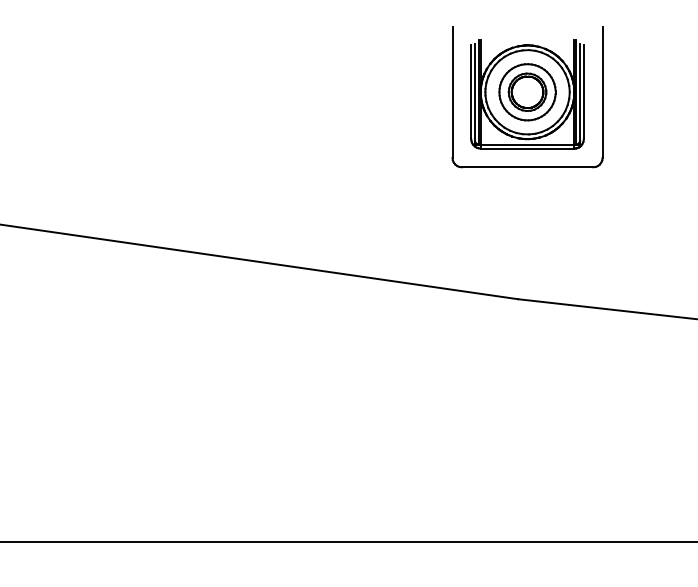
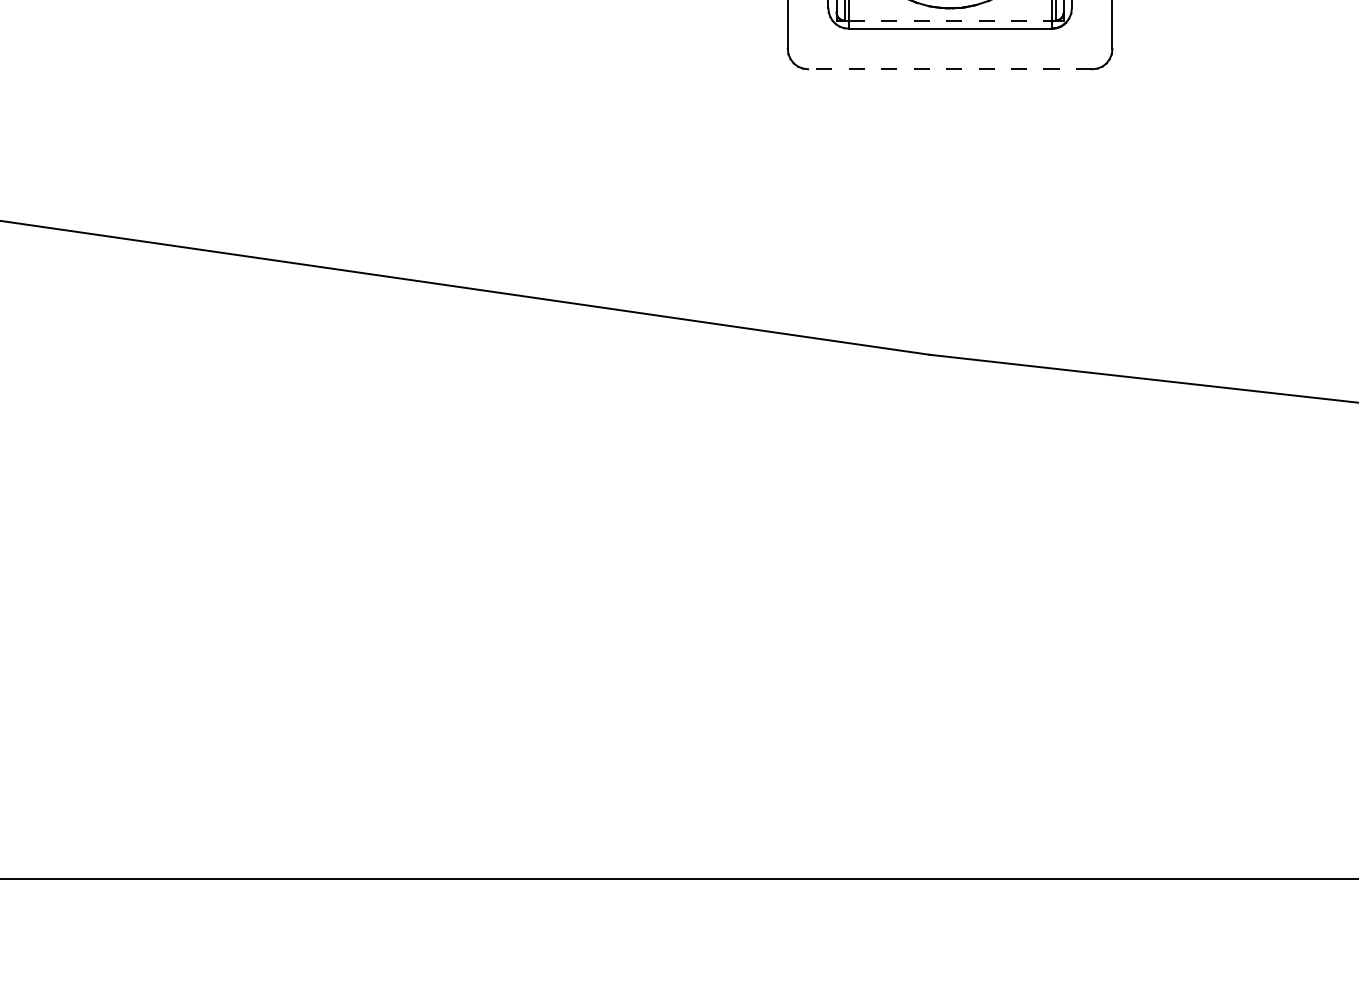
line: (527, 144) -> (950, 19), solid -> dashed
line: (527, 167) -> (950, 69), solid -> dashed

